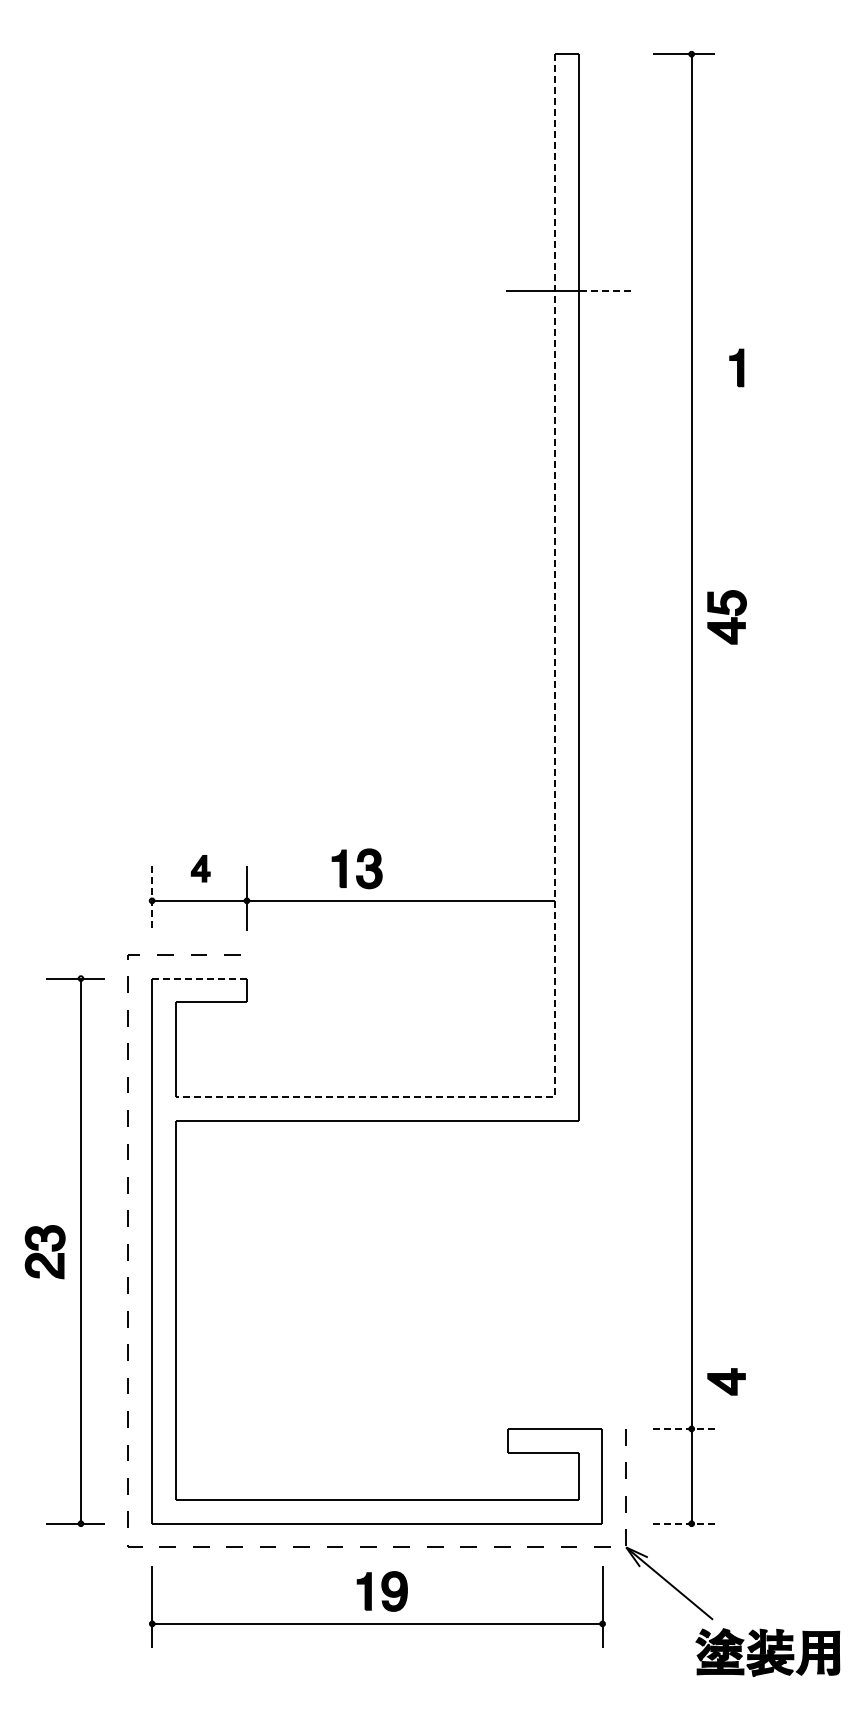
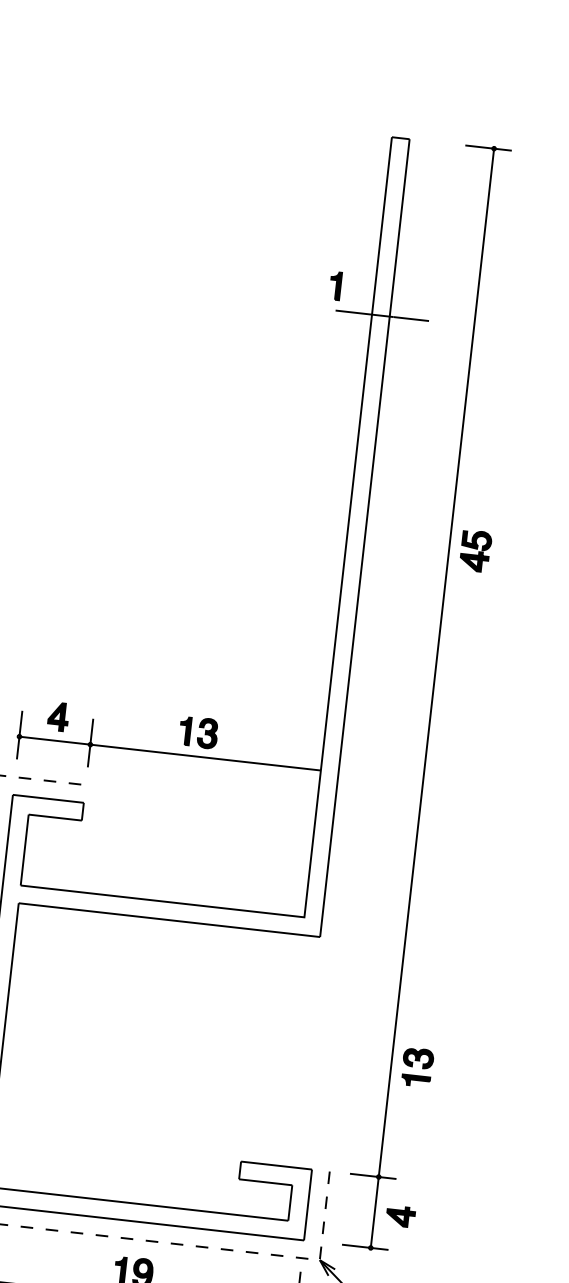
line: (607, 291) -> (411, 319), dashed -> solid
part: (736, 367) -> (335, 285), moved
part: (726, 617) -> (475, 551), moved
line: (555, 766) -> (332, 670), dashed -> solid
part: (357, 862) -> (199, 727), moved
part: (200, 868) -> (58, 716), size x1.43
line: (152, 899) -> (19, 735), dashed -> solid
line: (200, 978) -> (49, 798), dashed -> solid
part: (719, 1278) -> (412, 1066), added
part: (726, 1381) -> (400, 1216), moved
line: (684, 1428) -> (373, 1176), dashed -> solid
line: (684, 1523) -> (365, 1247), dashed -> solid

